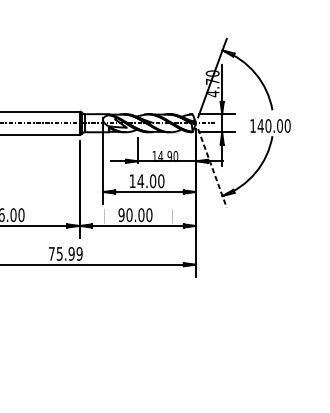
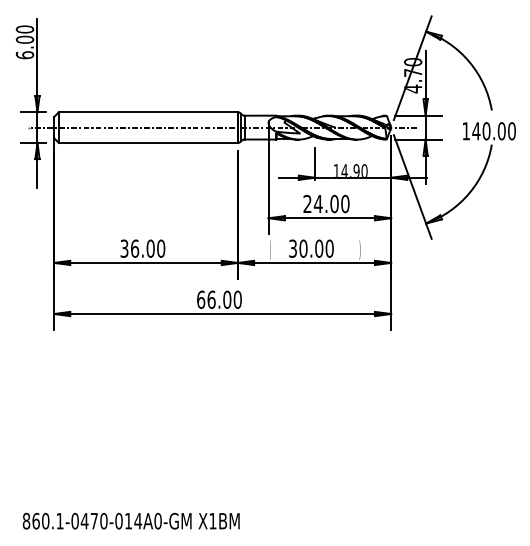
line: (212, 168) -> (412, 187), dashed -> solid
text: (132, 180) -> (307, 203), 14.00 -> 24.00
text: (121, 214) -> (292, 248), 90.00 -> 30.00
text: (65, 253) -> (219, 299), 75.99 -> 66.00

